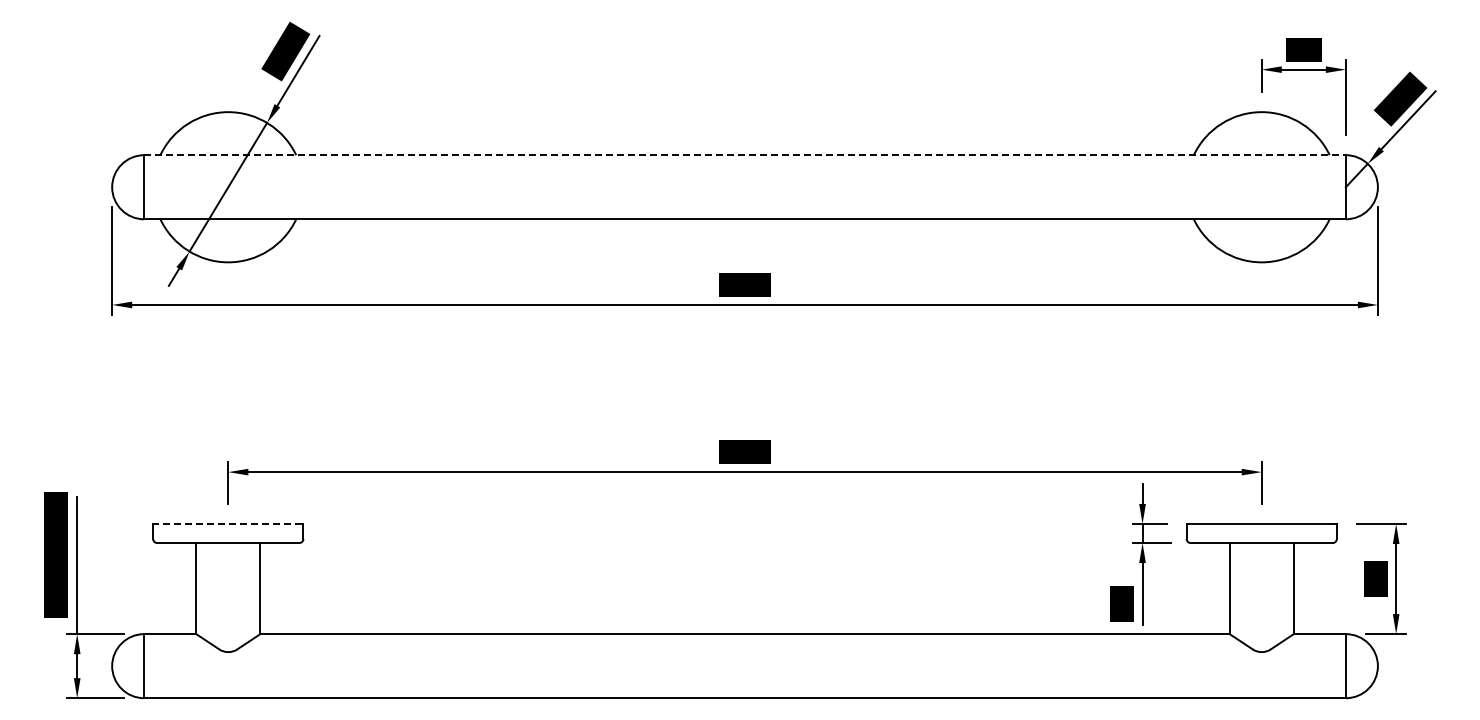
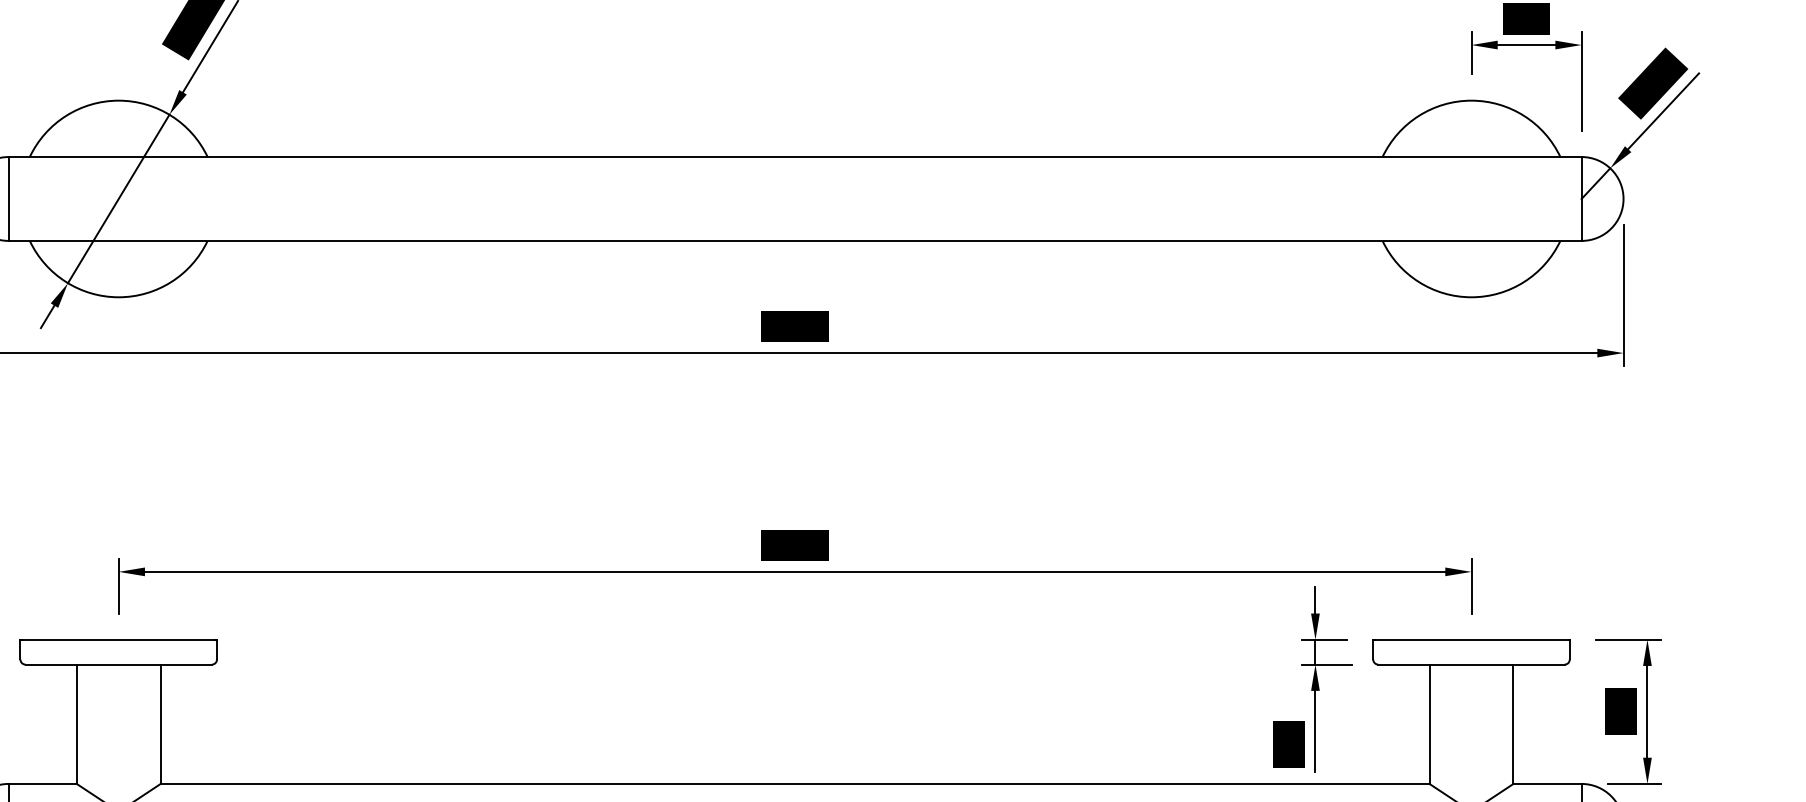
line: (745, 155) -> (795, 157), dashed -> solid
line: (228, 523) -> (118, 639), dashed -> solid

